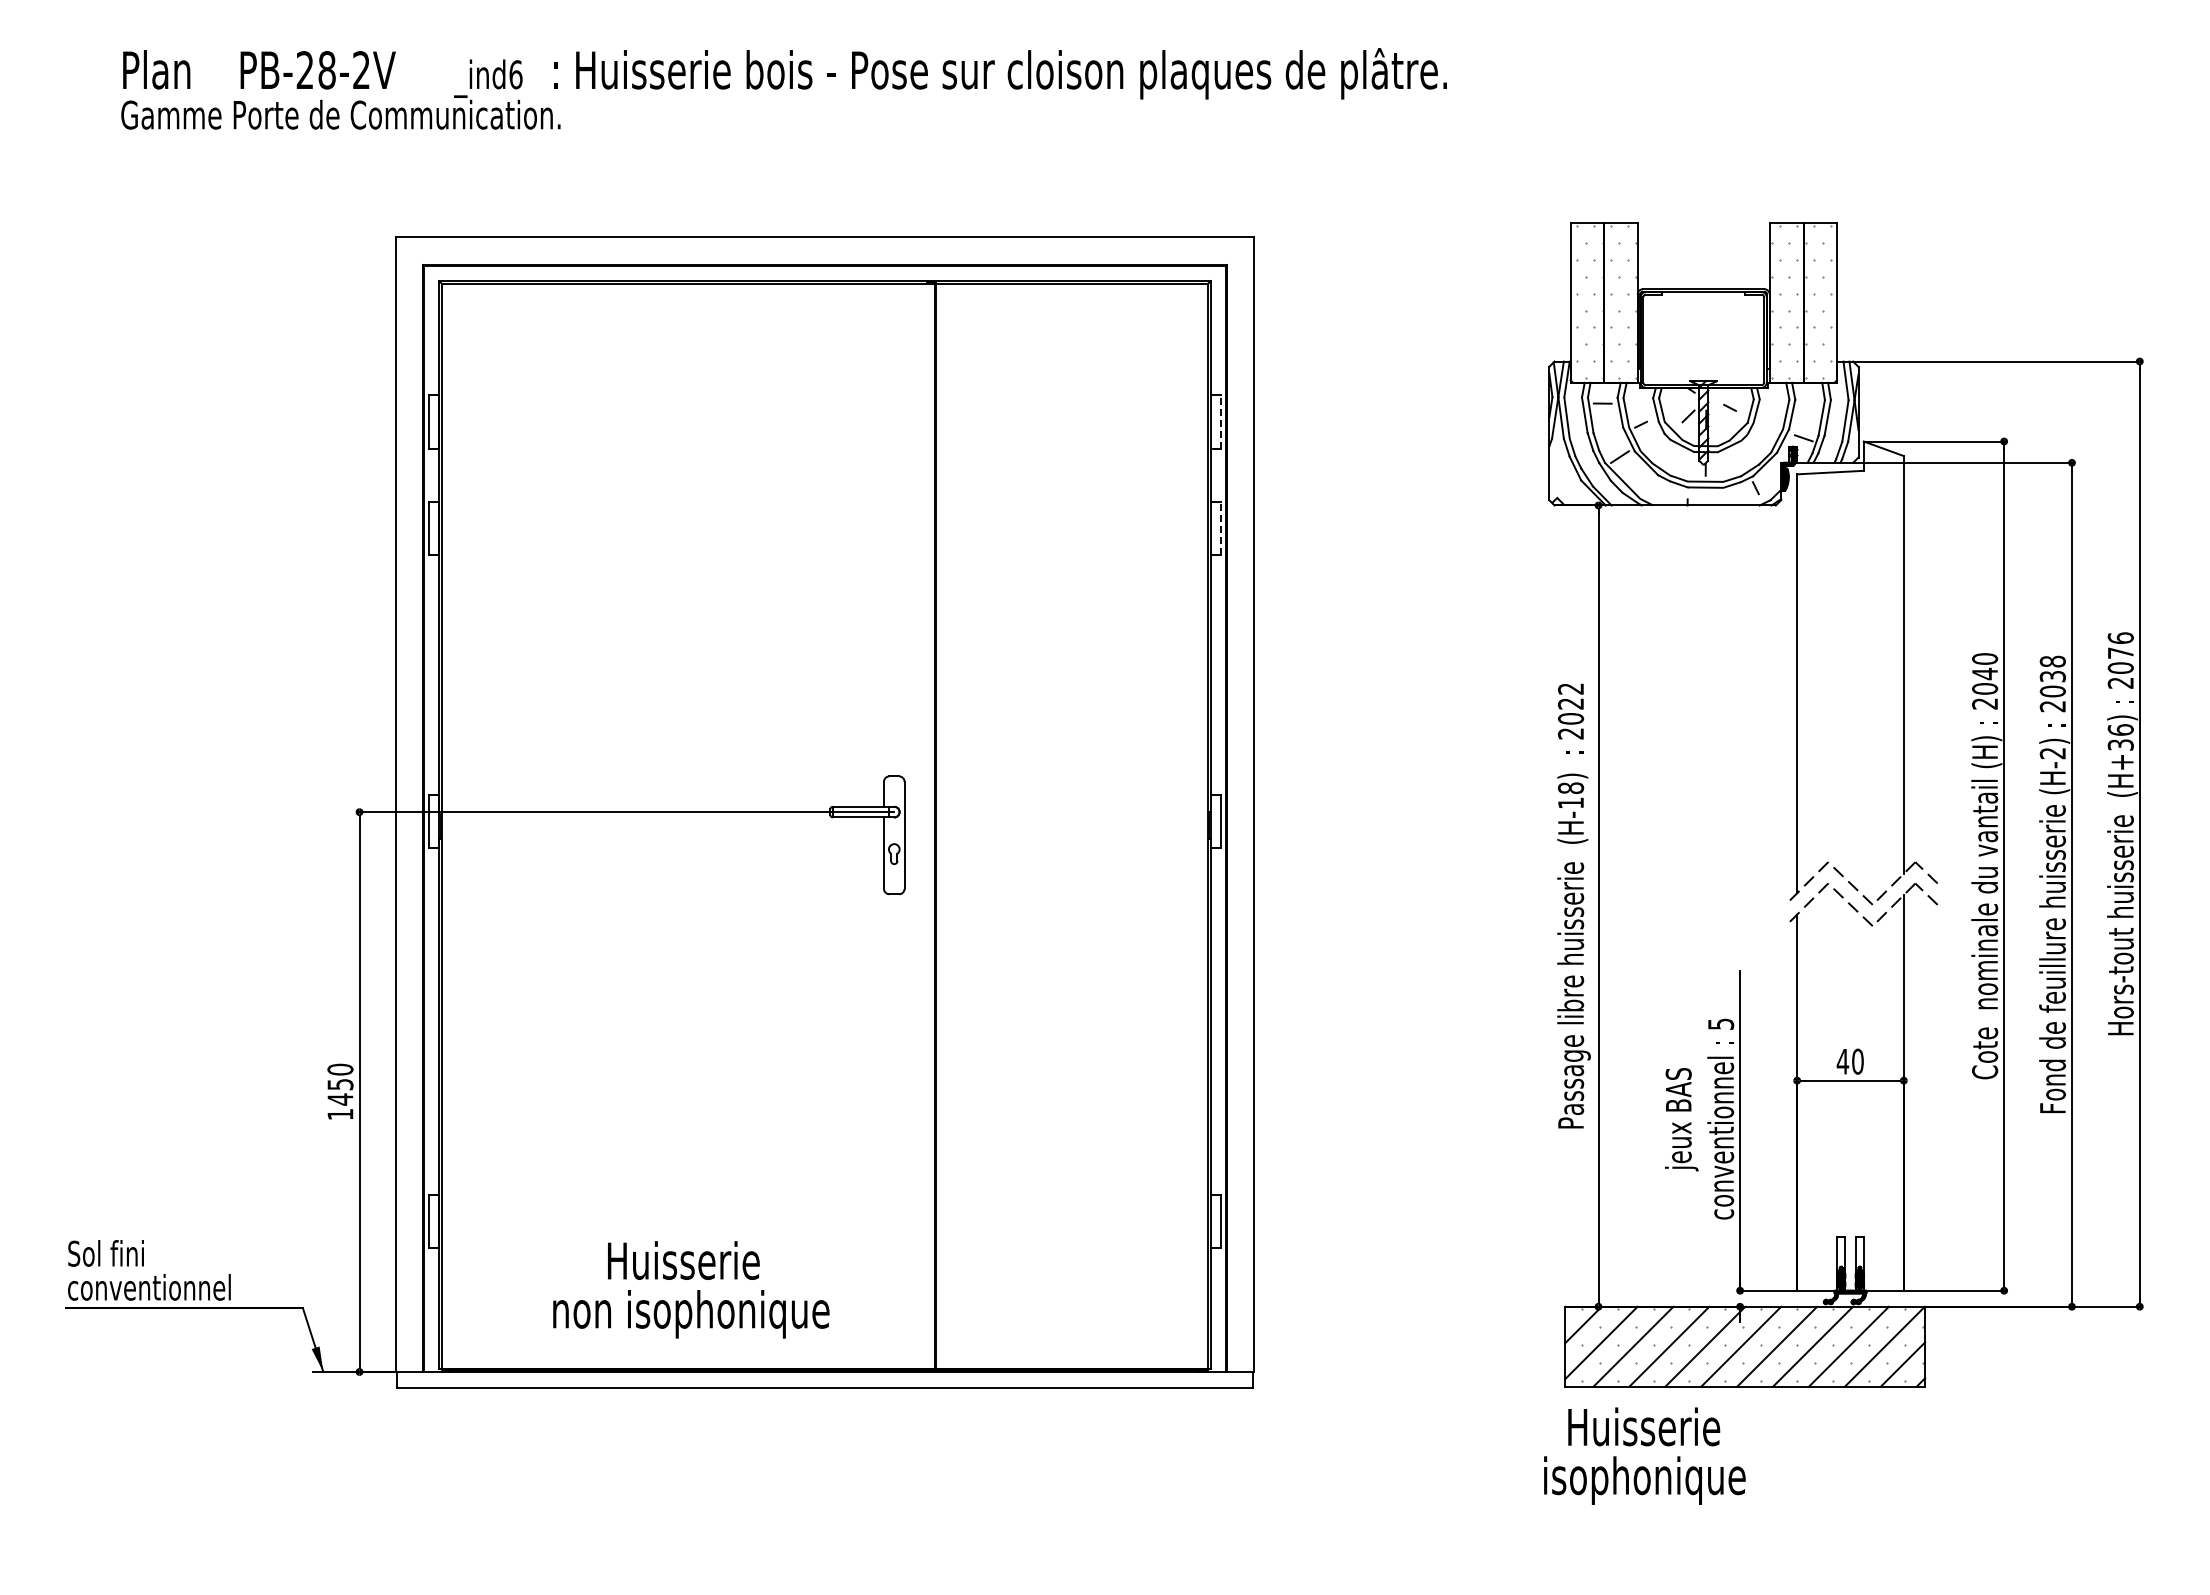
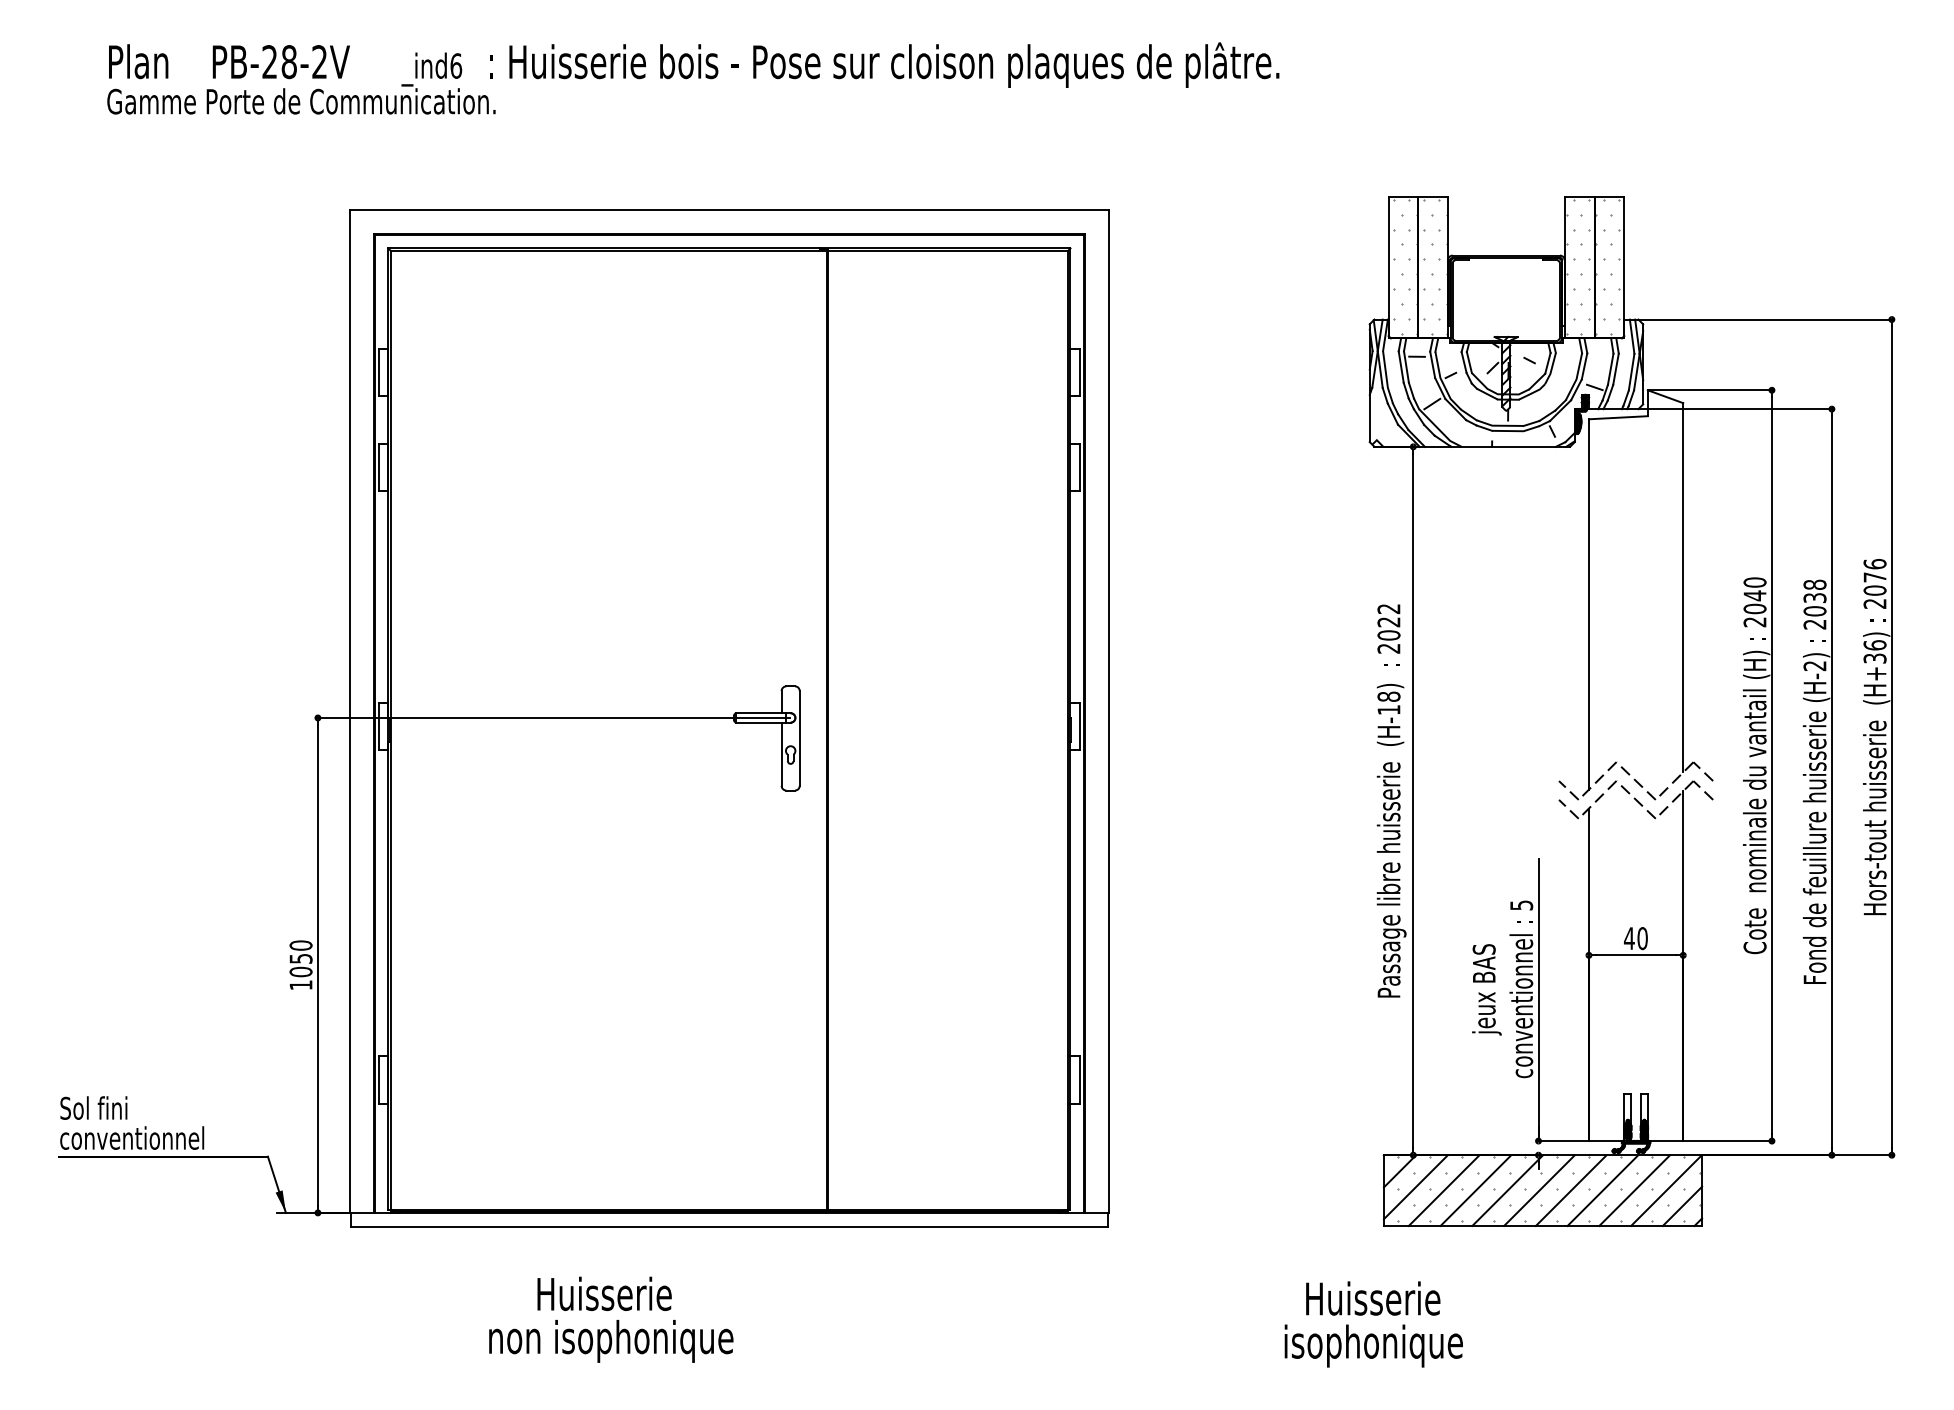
line: (1221, 421) -> (1079, 372), dashed -> solid
line: (1221, 528) -> (1079, 467), dashed -> solid
line: (1774, 893) -> (1568, 789), added
line: (1774, 915) -> (1568, 809), added
text: (340, 1099) -> (301, 971), 1450 -> 1050
text: (691, 1289) -> (611, 1319), moved
text: (1644, 1455) -> (1373, 1323), moved

